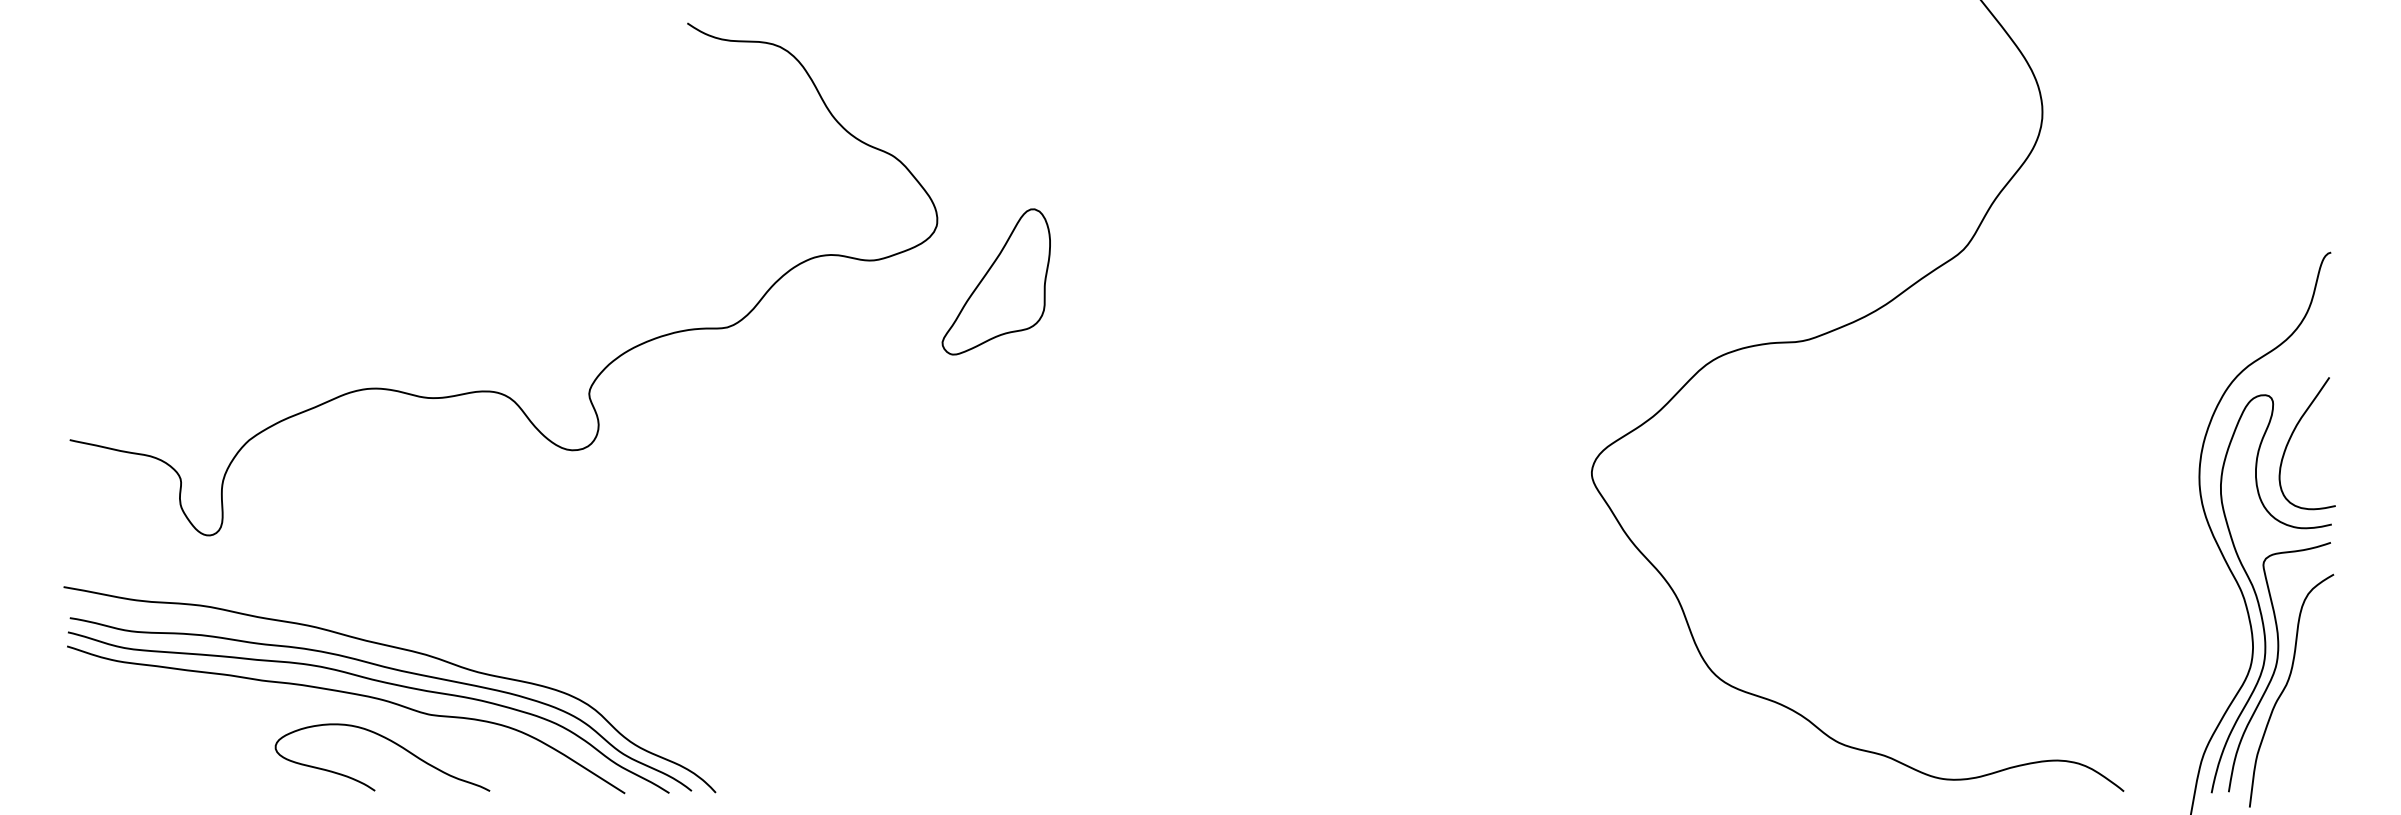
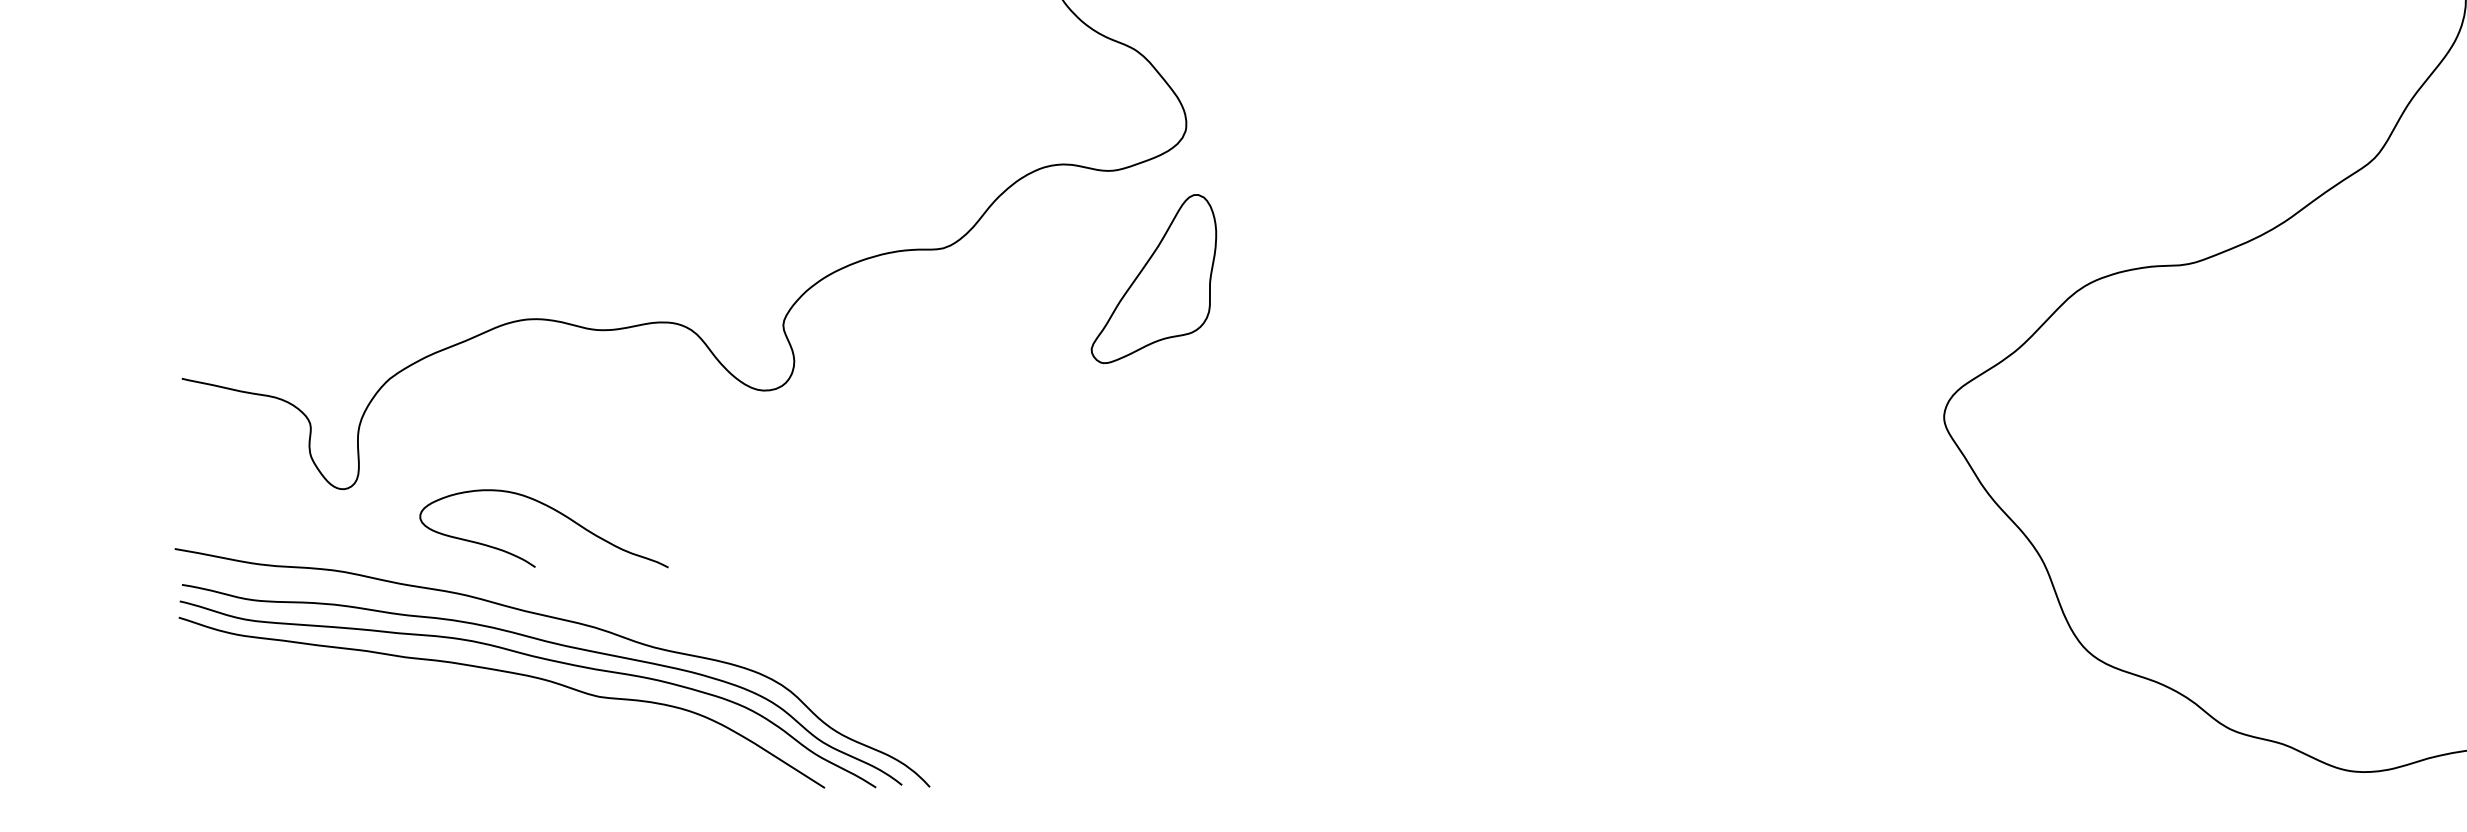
part: (995, 281) -> (1152, 278), moved
curve: (391, 742) -> (554, 511), moved

